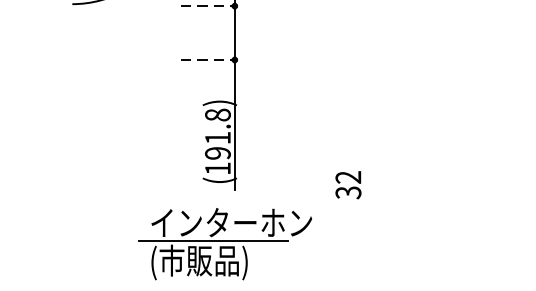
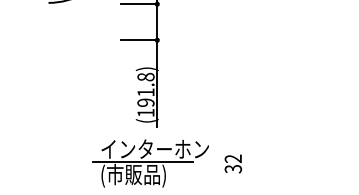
line: (208, 6) -> (139, 4), dashed -> solid
line: (208, 60) -> (139, 40), dashed -> solid
text: (348, 184) -> (233, 163), moved

